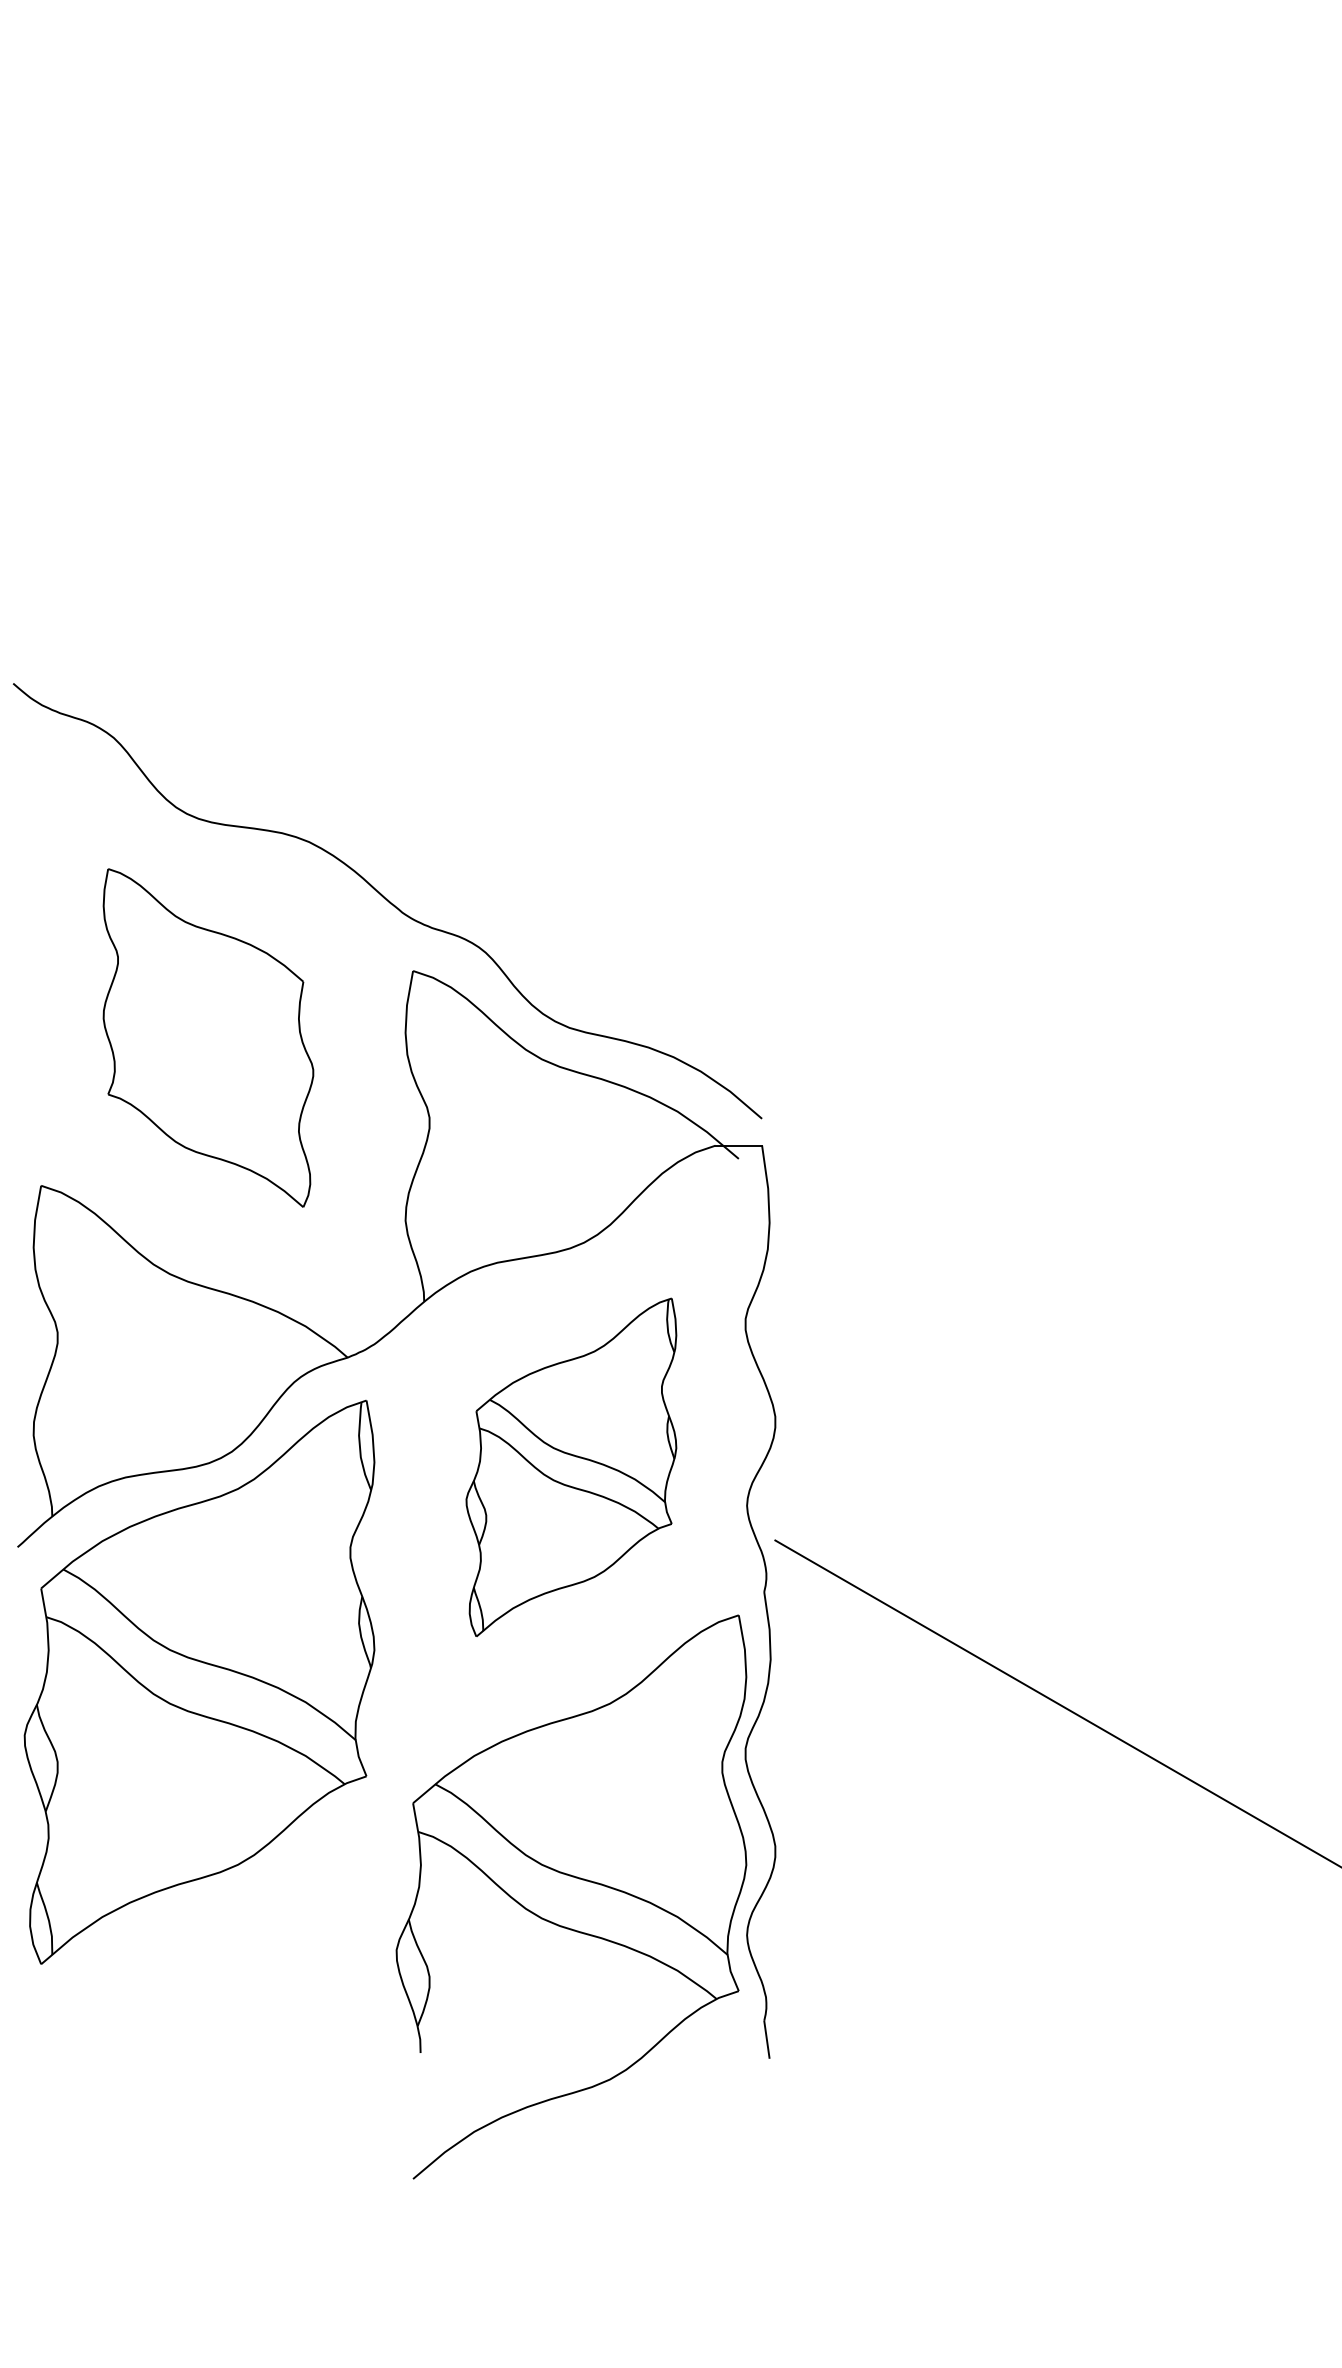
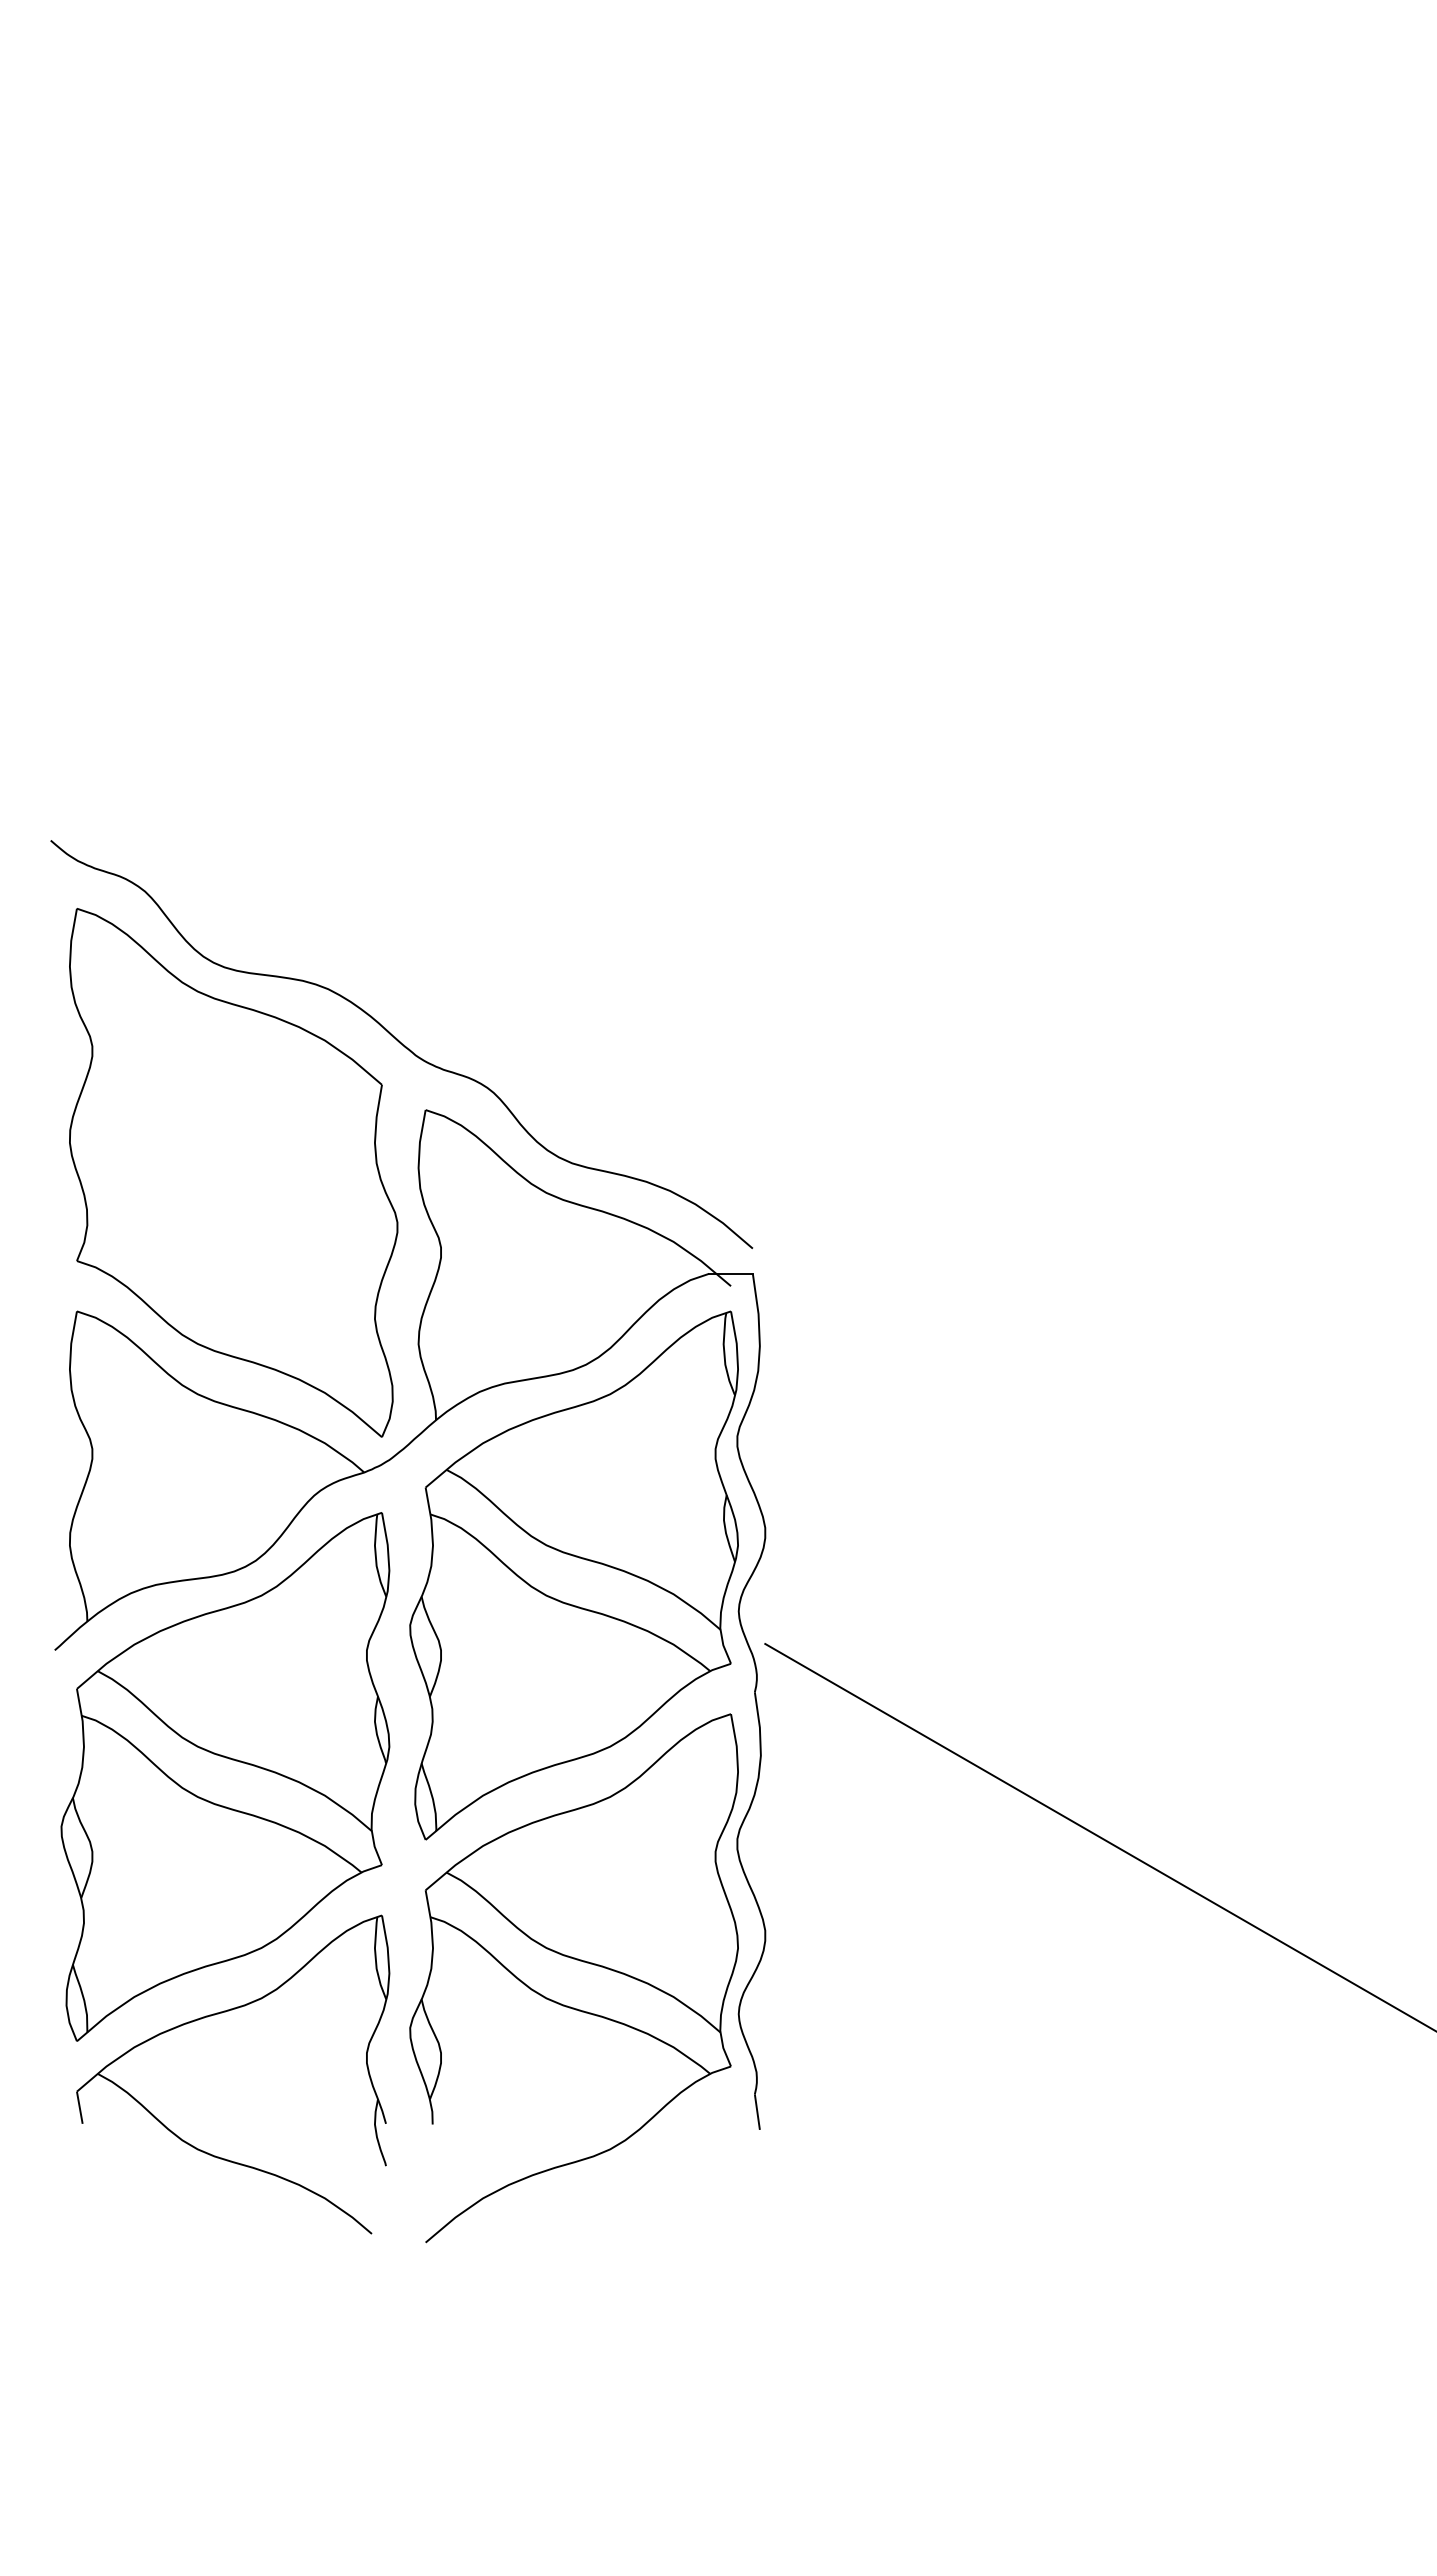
part: (208, 1037) -> (233, 1172), size x1.67
part: (570, 1467) -> (573, 1575), size x1.67
part: (192, 1935) -> (218, 2014), added

